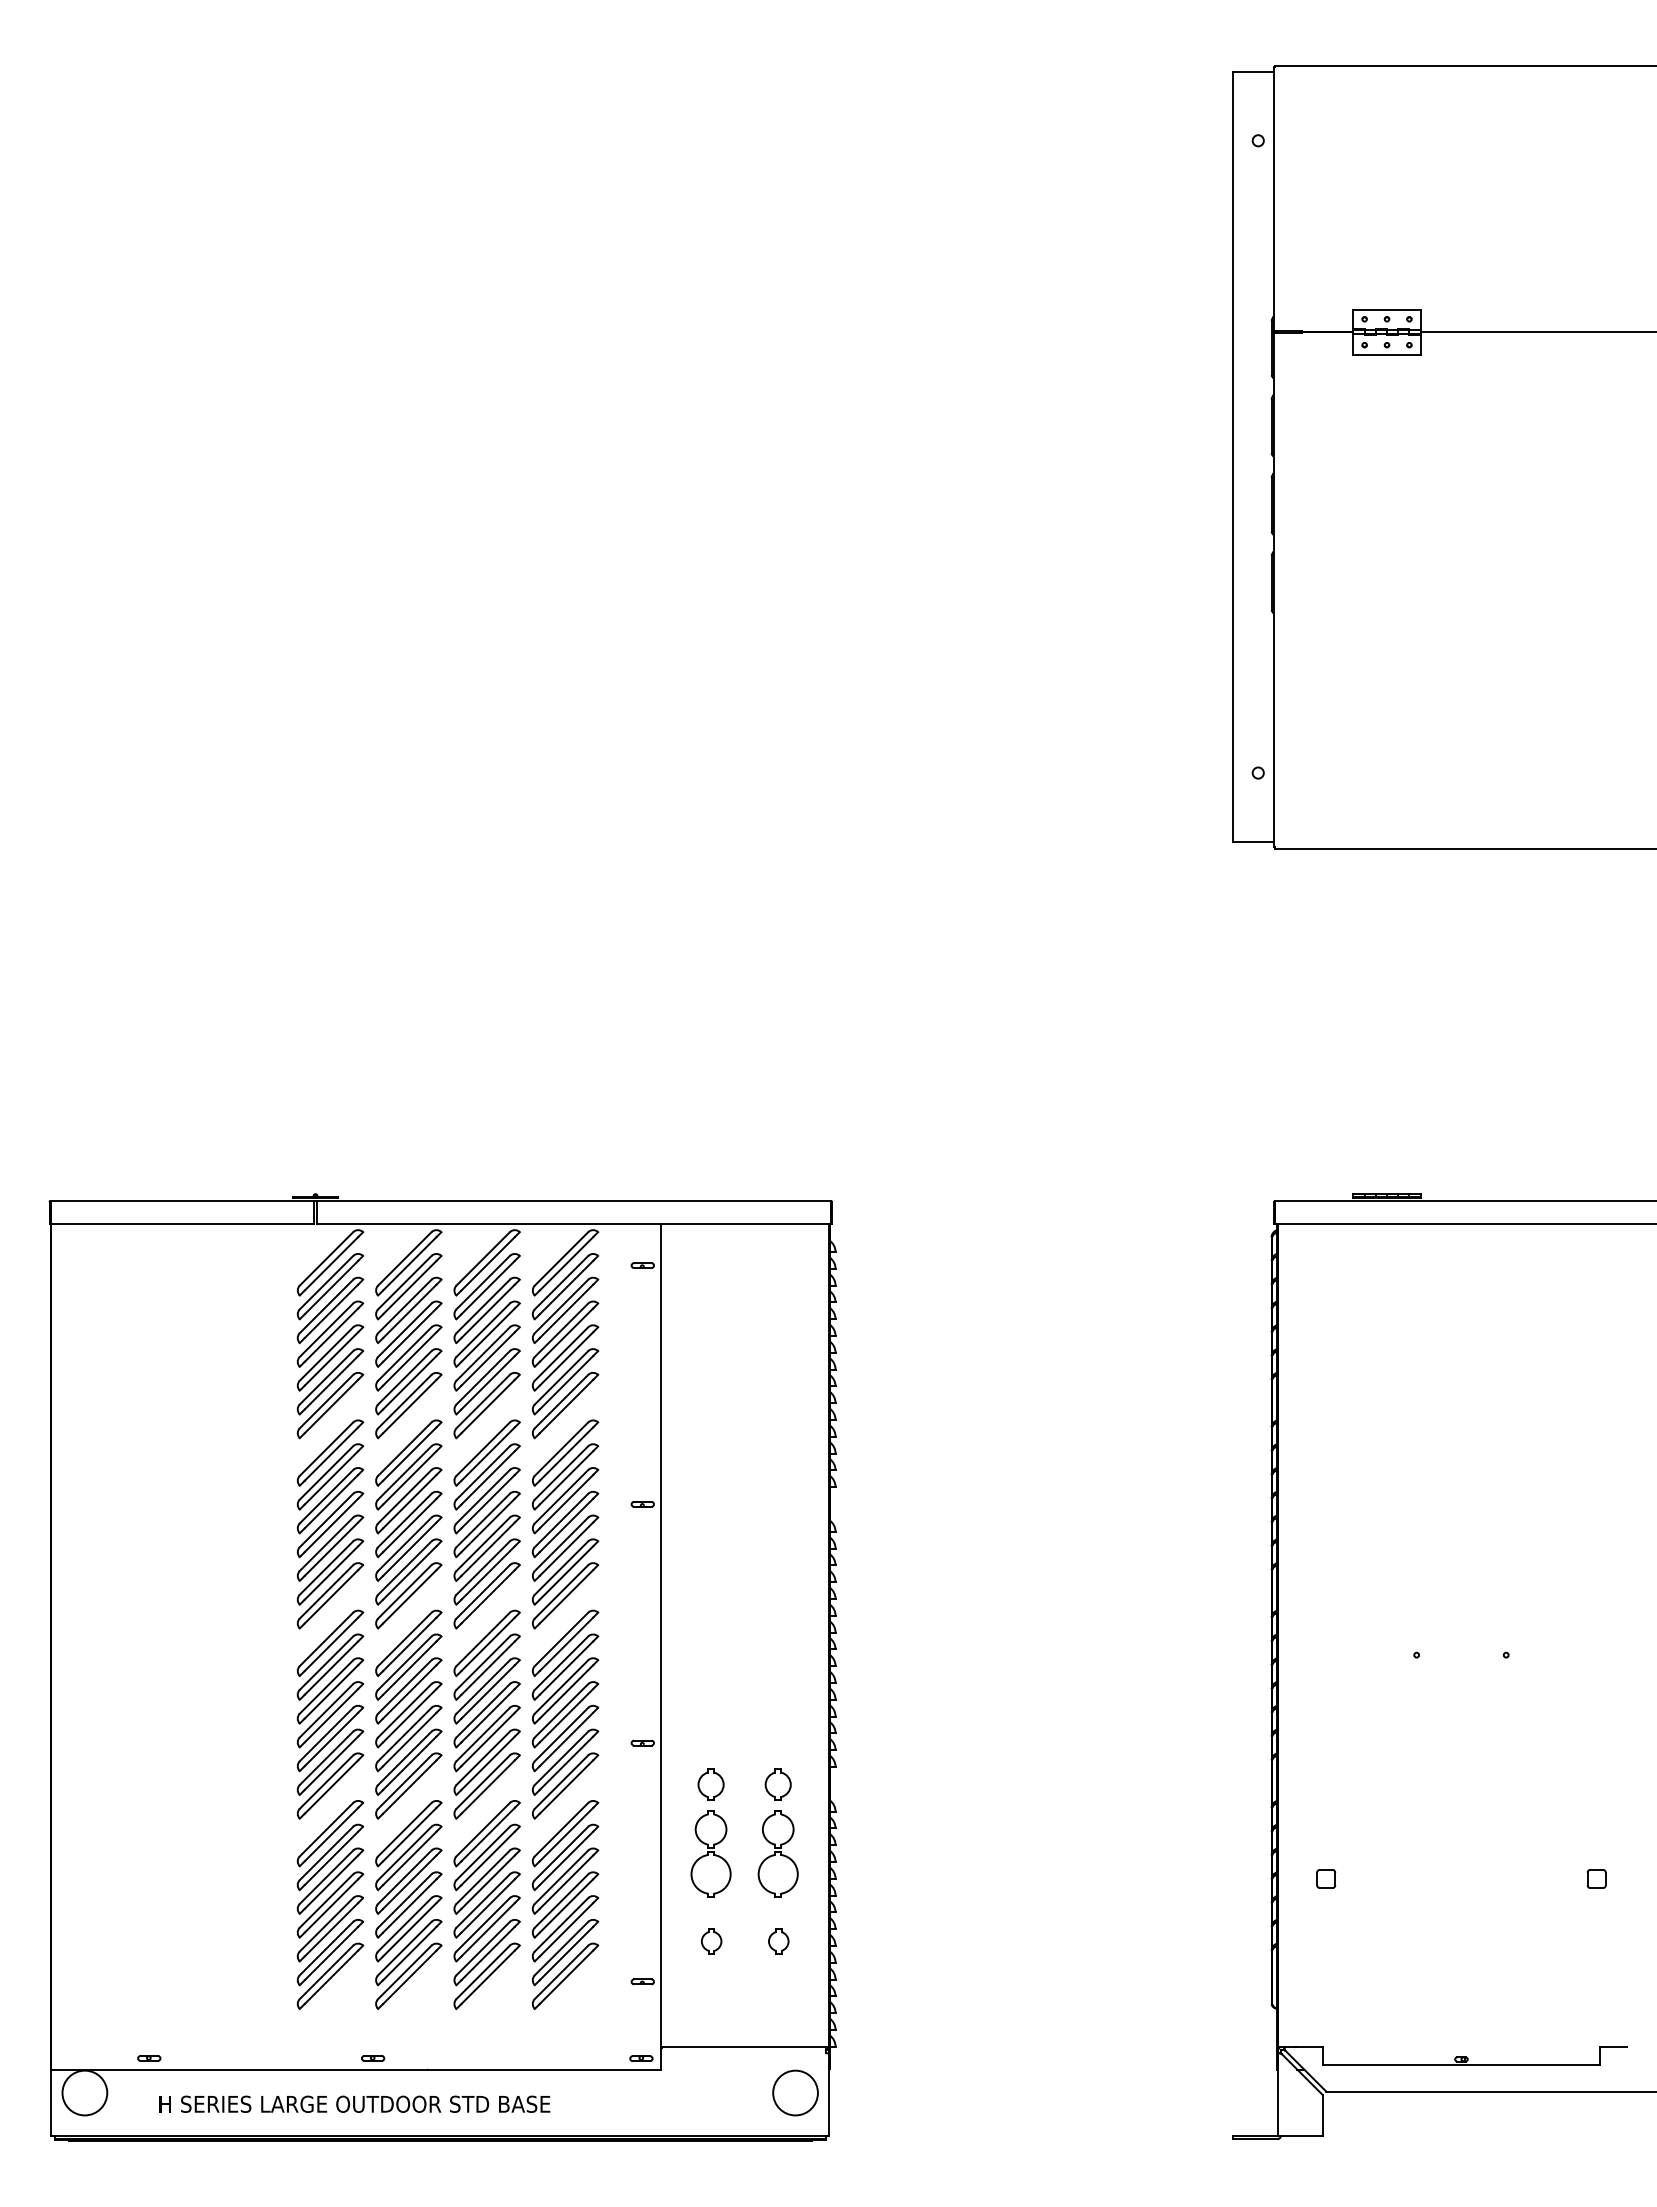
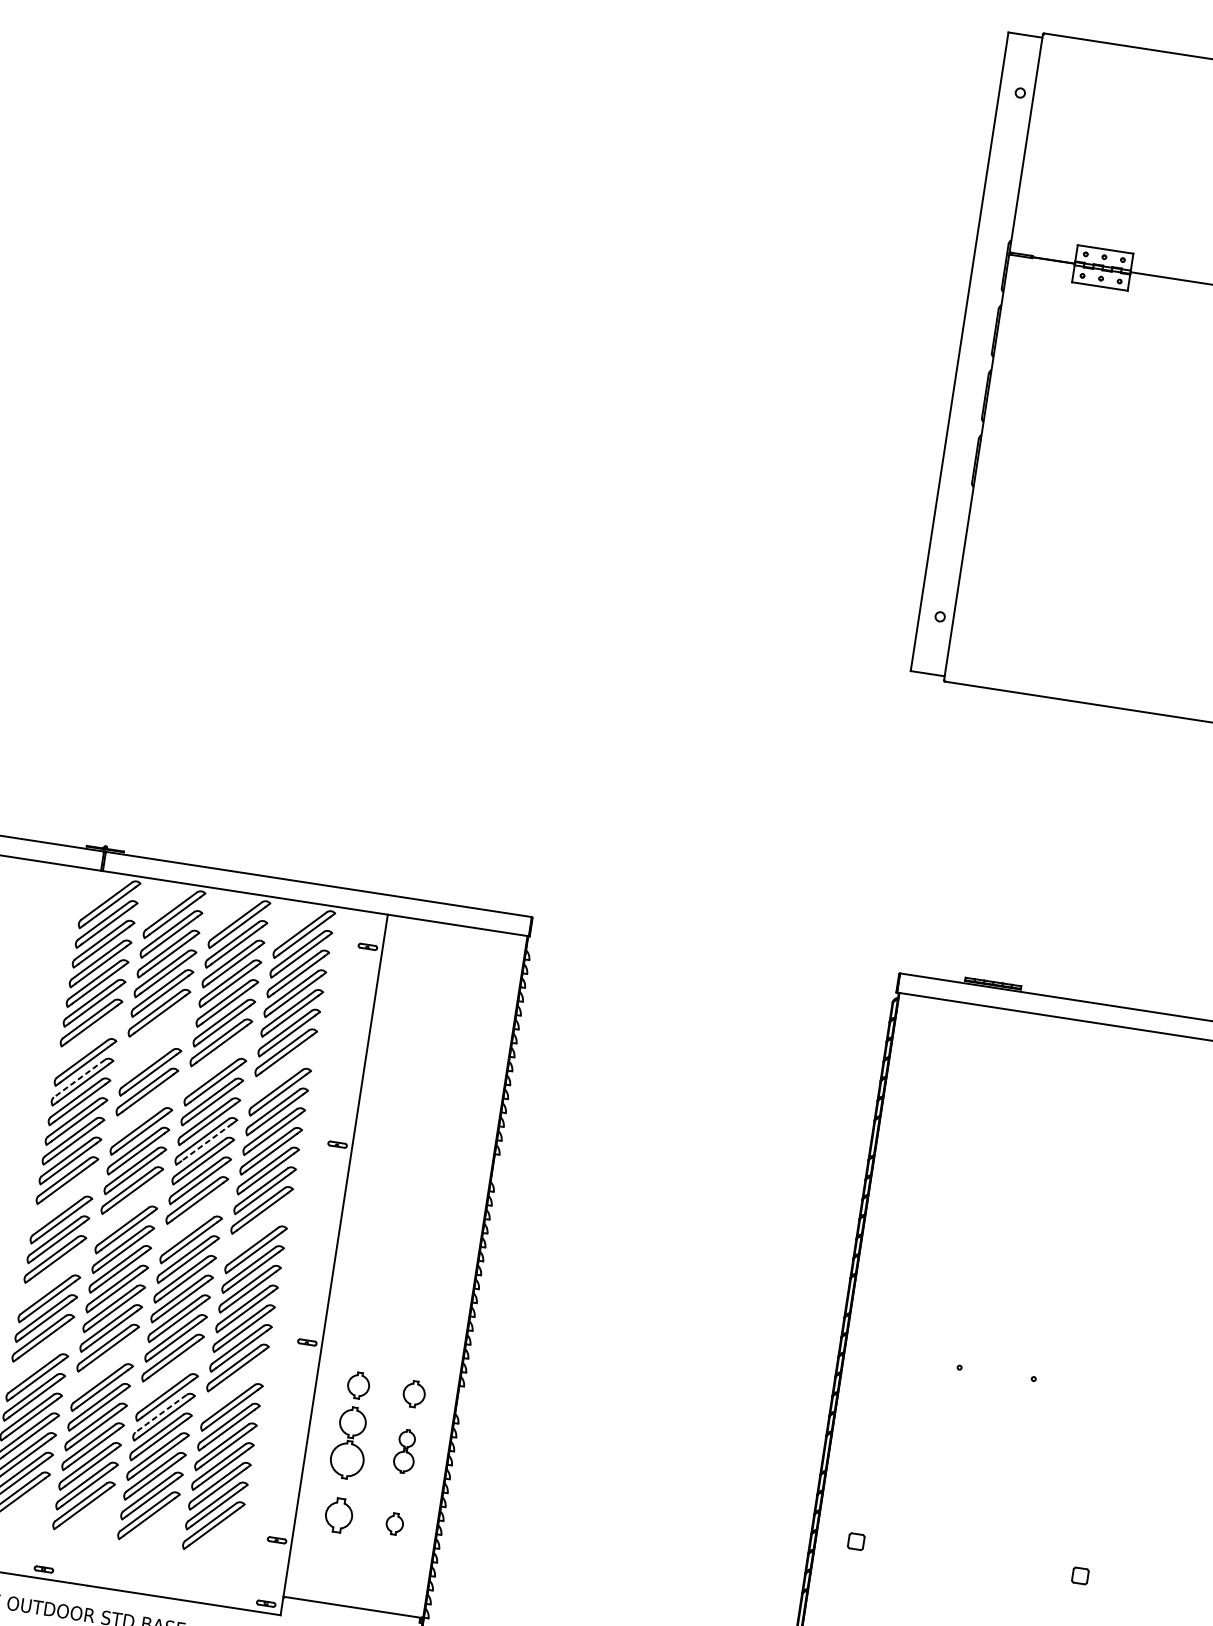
part: (408, 1405) -> (156, 1033), removed
line: (326, 1472) -> (79, 1078), solid -> dashed
part: (408, 1500) -> (143, 1111), removed
line: (488, 1525) -> (207, 1142), solid -> dashed
part: (330, 1714) -> (52, 1279), removed
line: (483, 1853) -> (161, 1413), solid -> dashed
part: (777, 1853) -> (404, 1451), size x0.6
part: (711, 1941) -> (339, 1515), size x1.6

